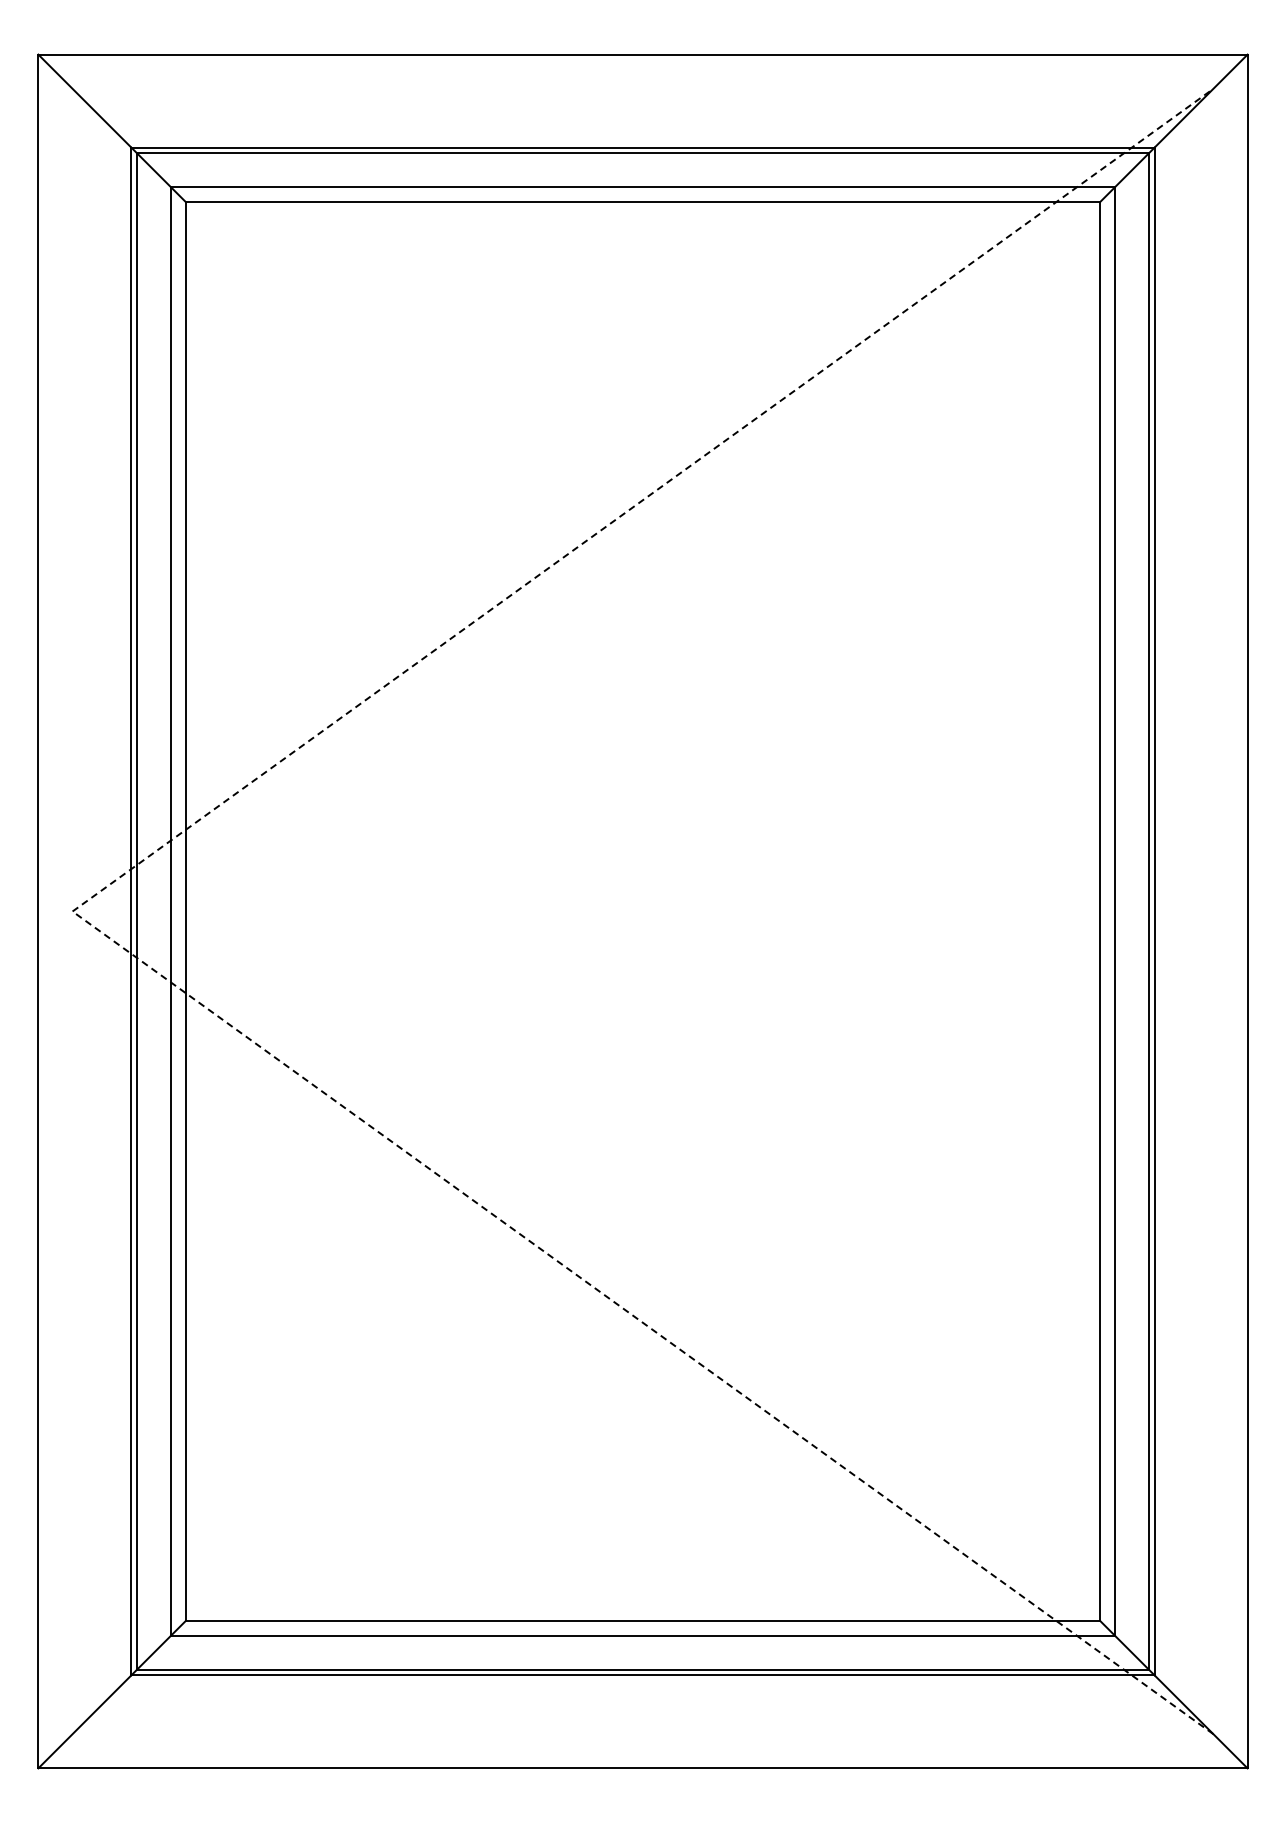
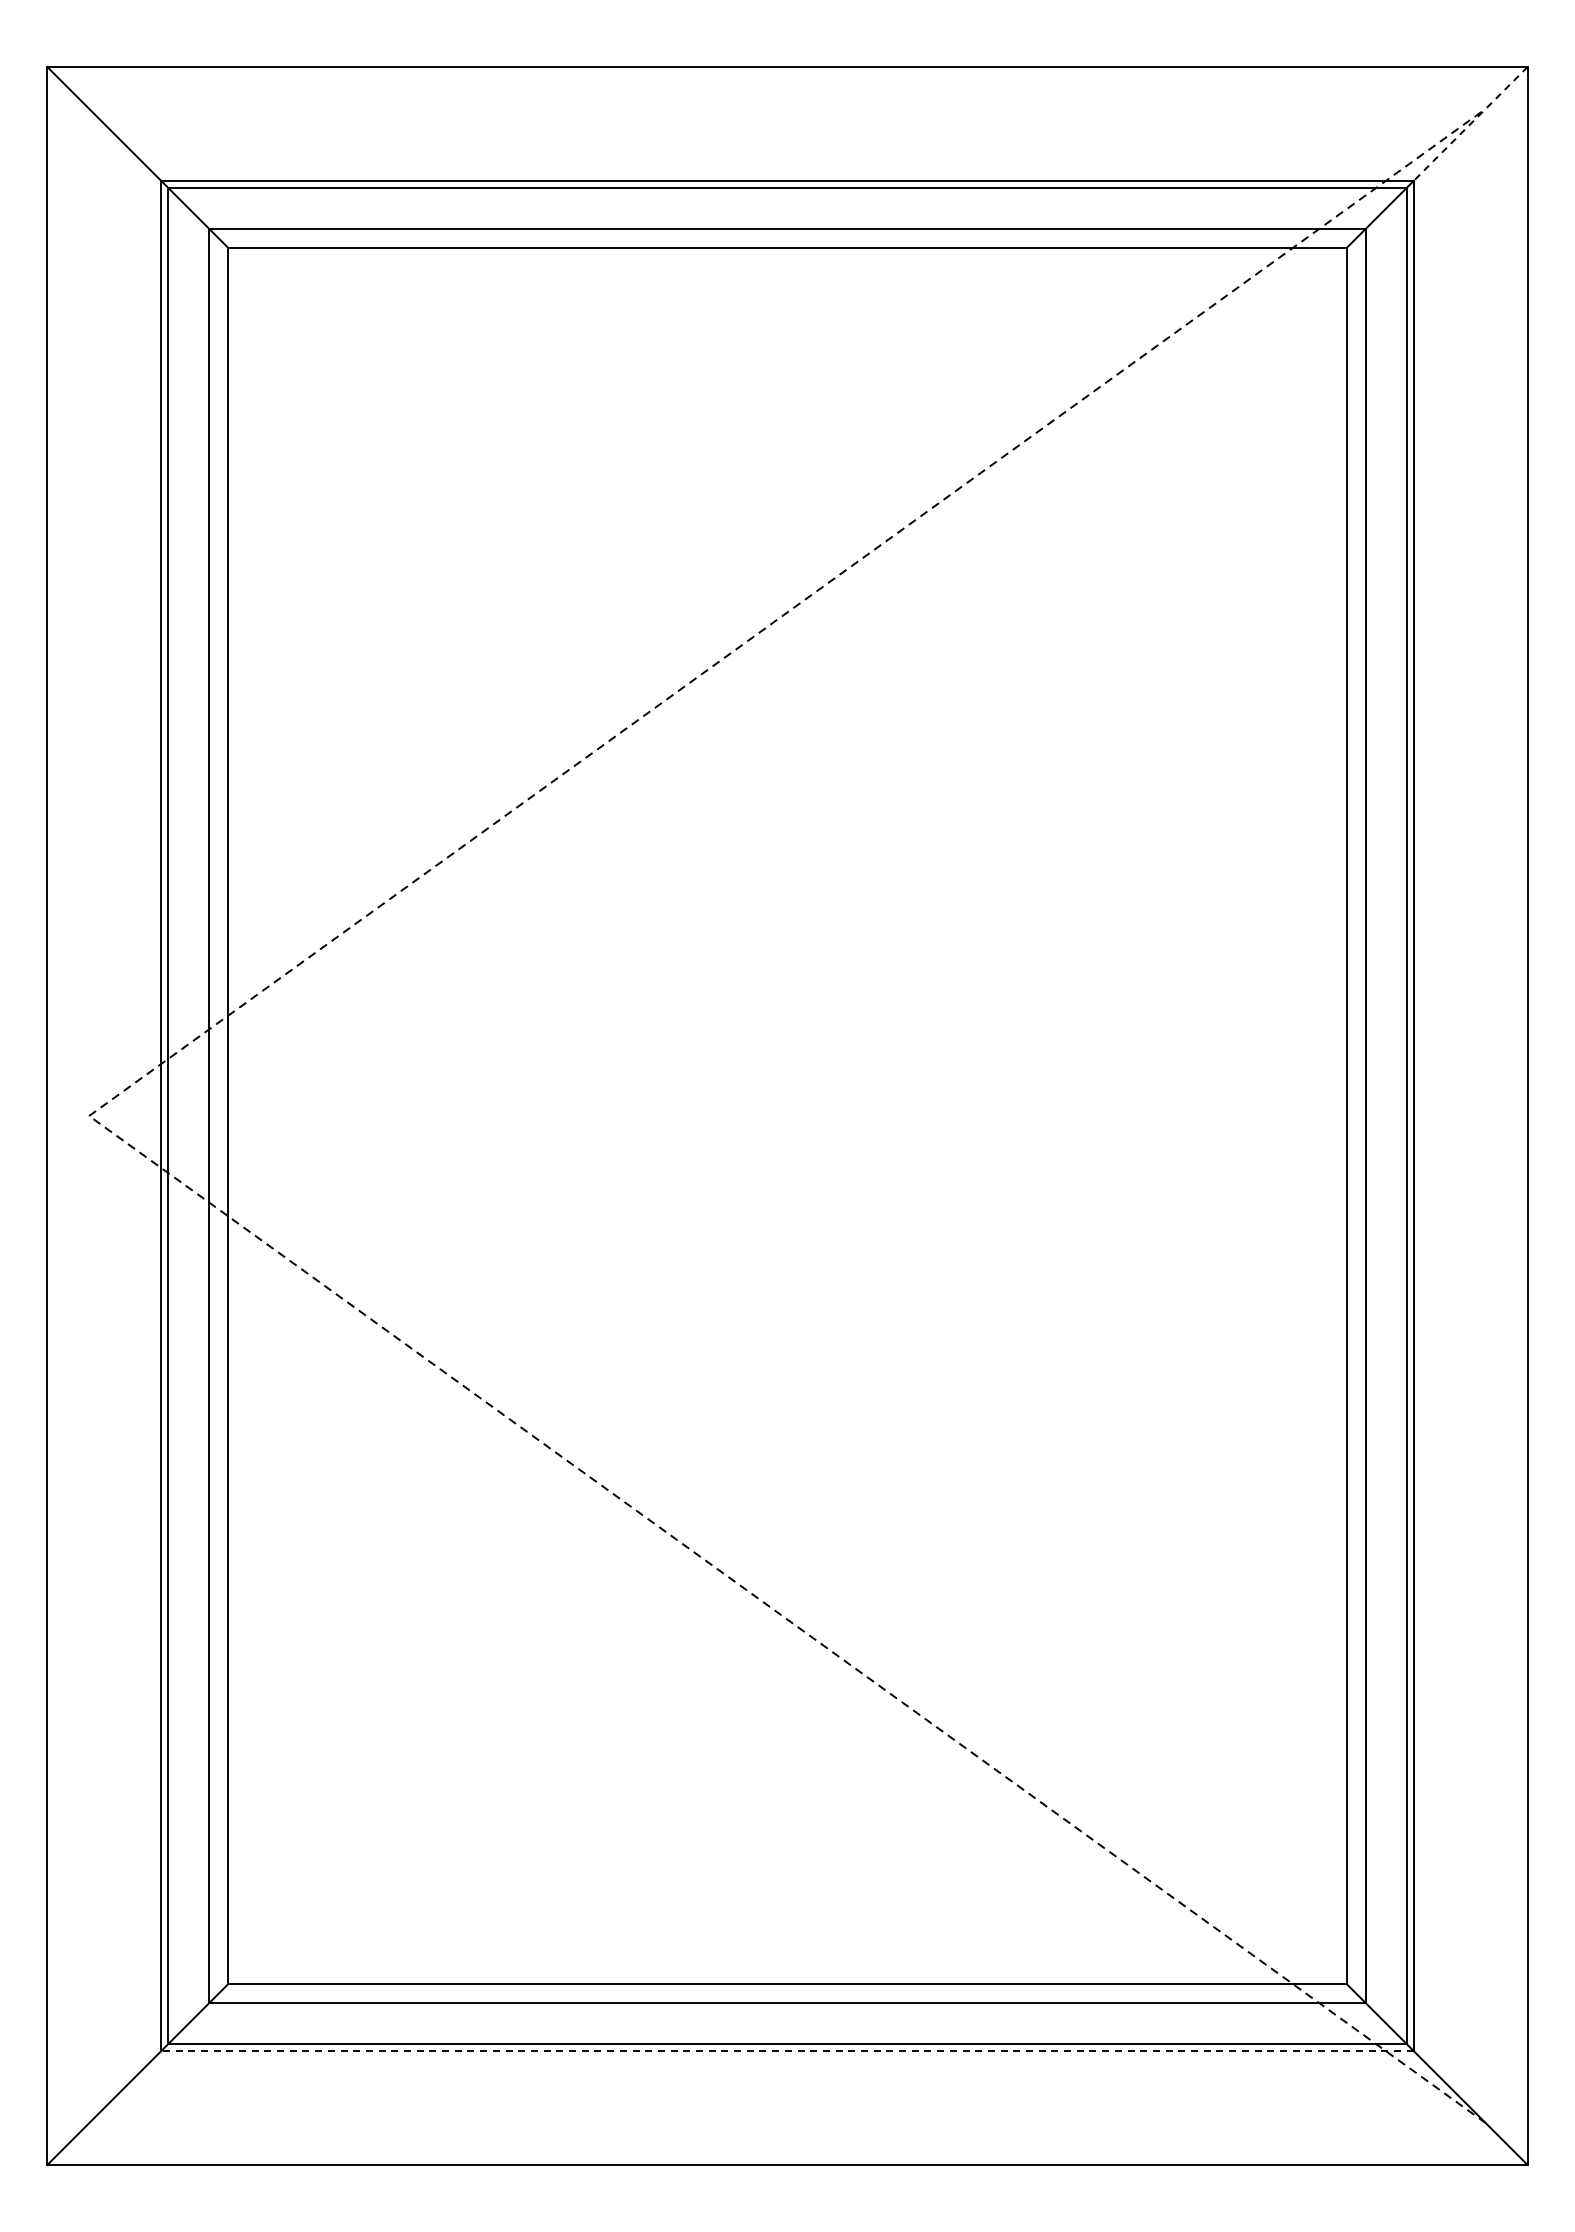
line: (1200, 100) -> (1470, 123), solid -> dashed
line: (642, 1675) -> (786, 2051), solid -> dashed

